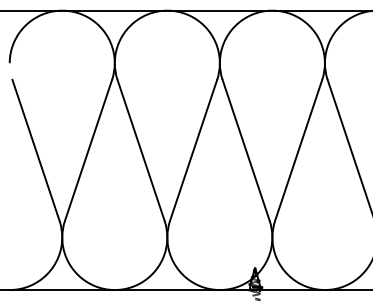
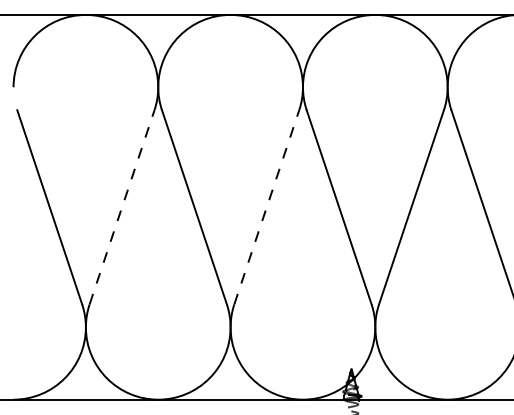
line: (88, 149) -> (122, 206), solid -> dashed
line: (193, 149) -> (266, 206), solid -> dashed

